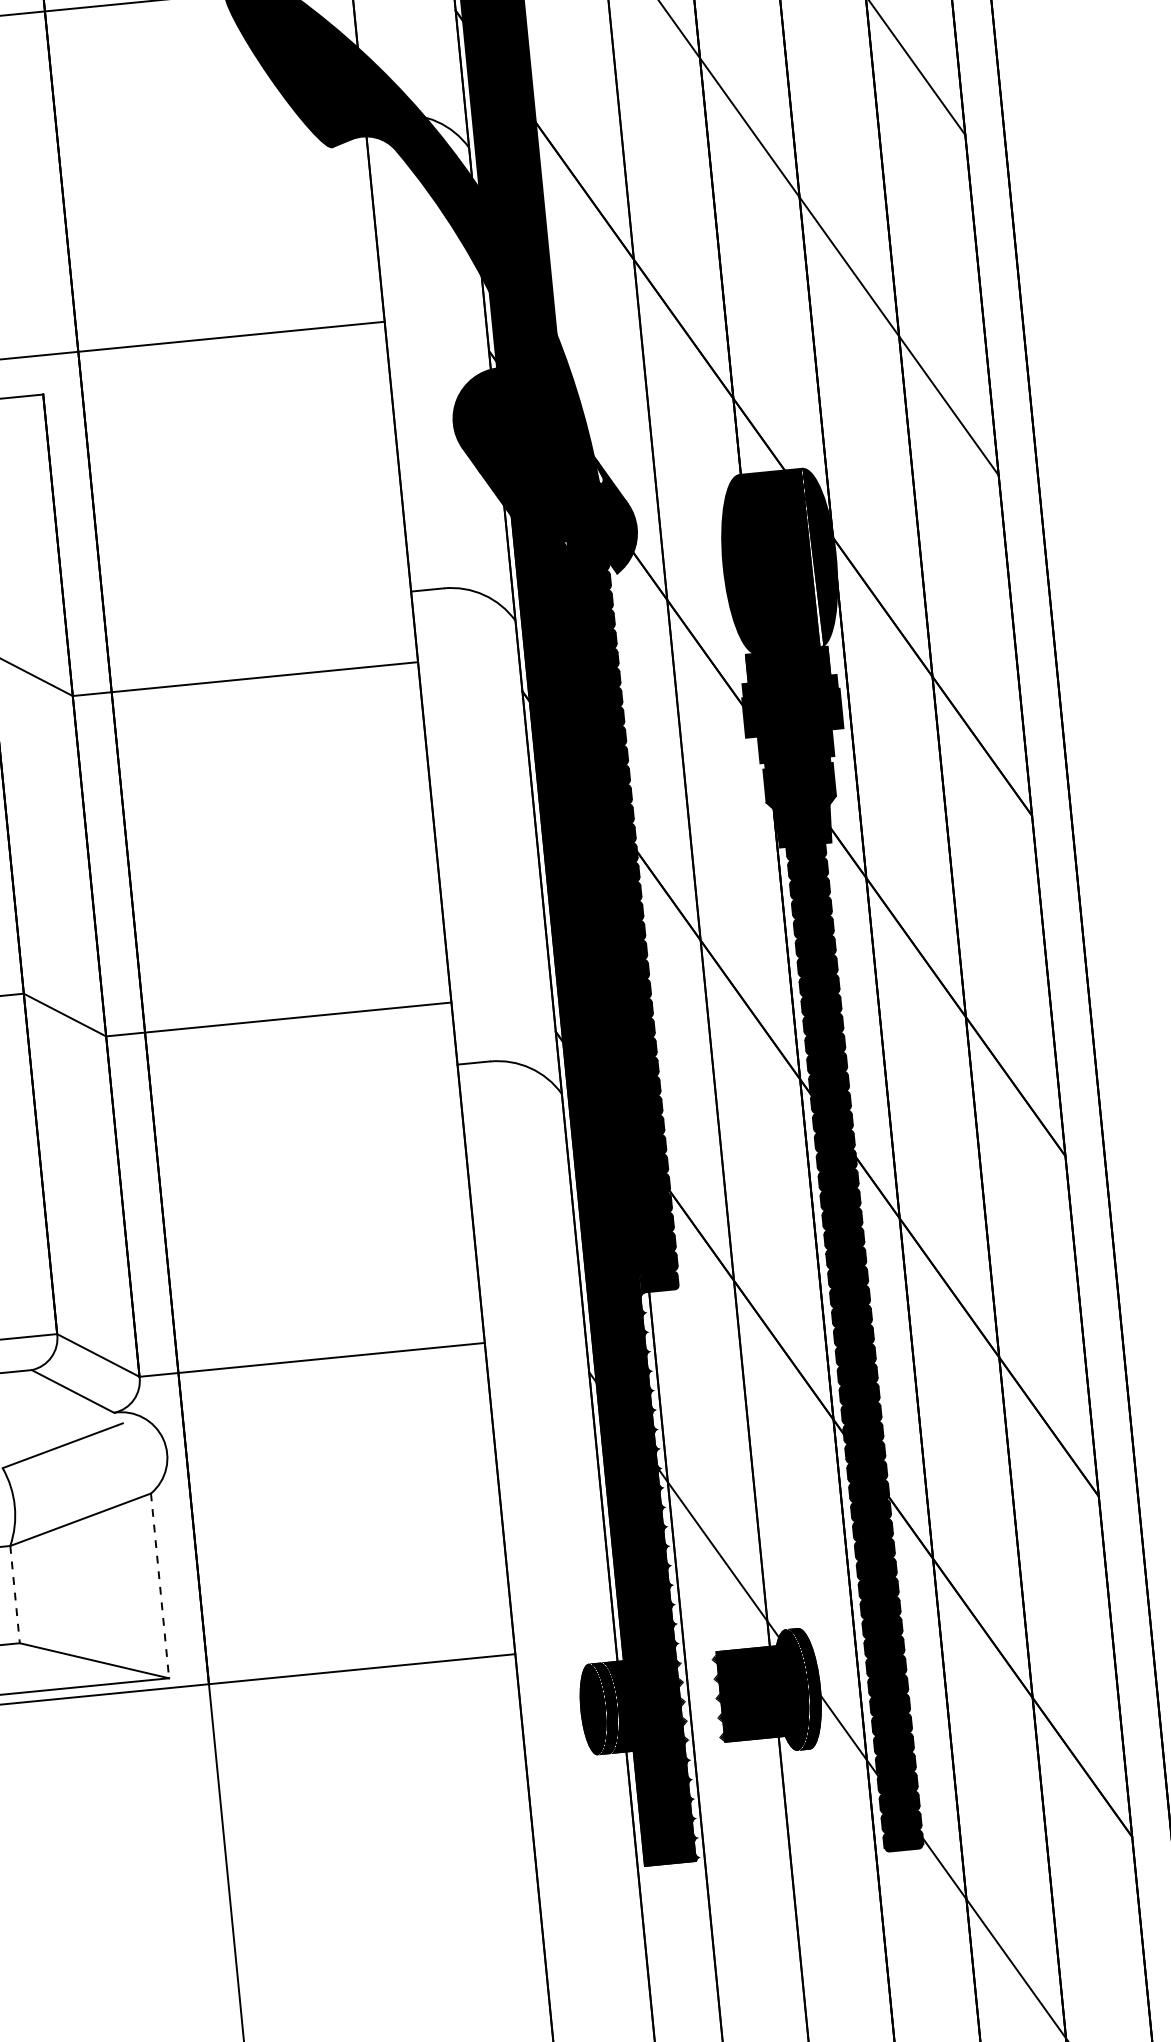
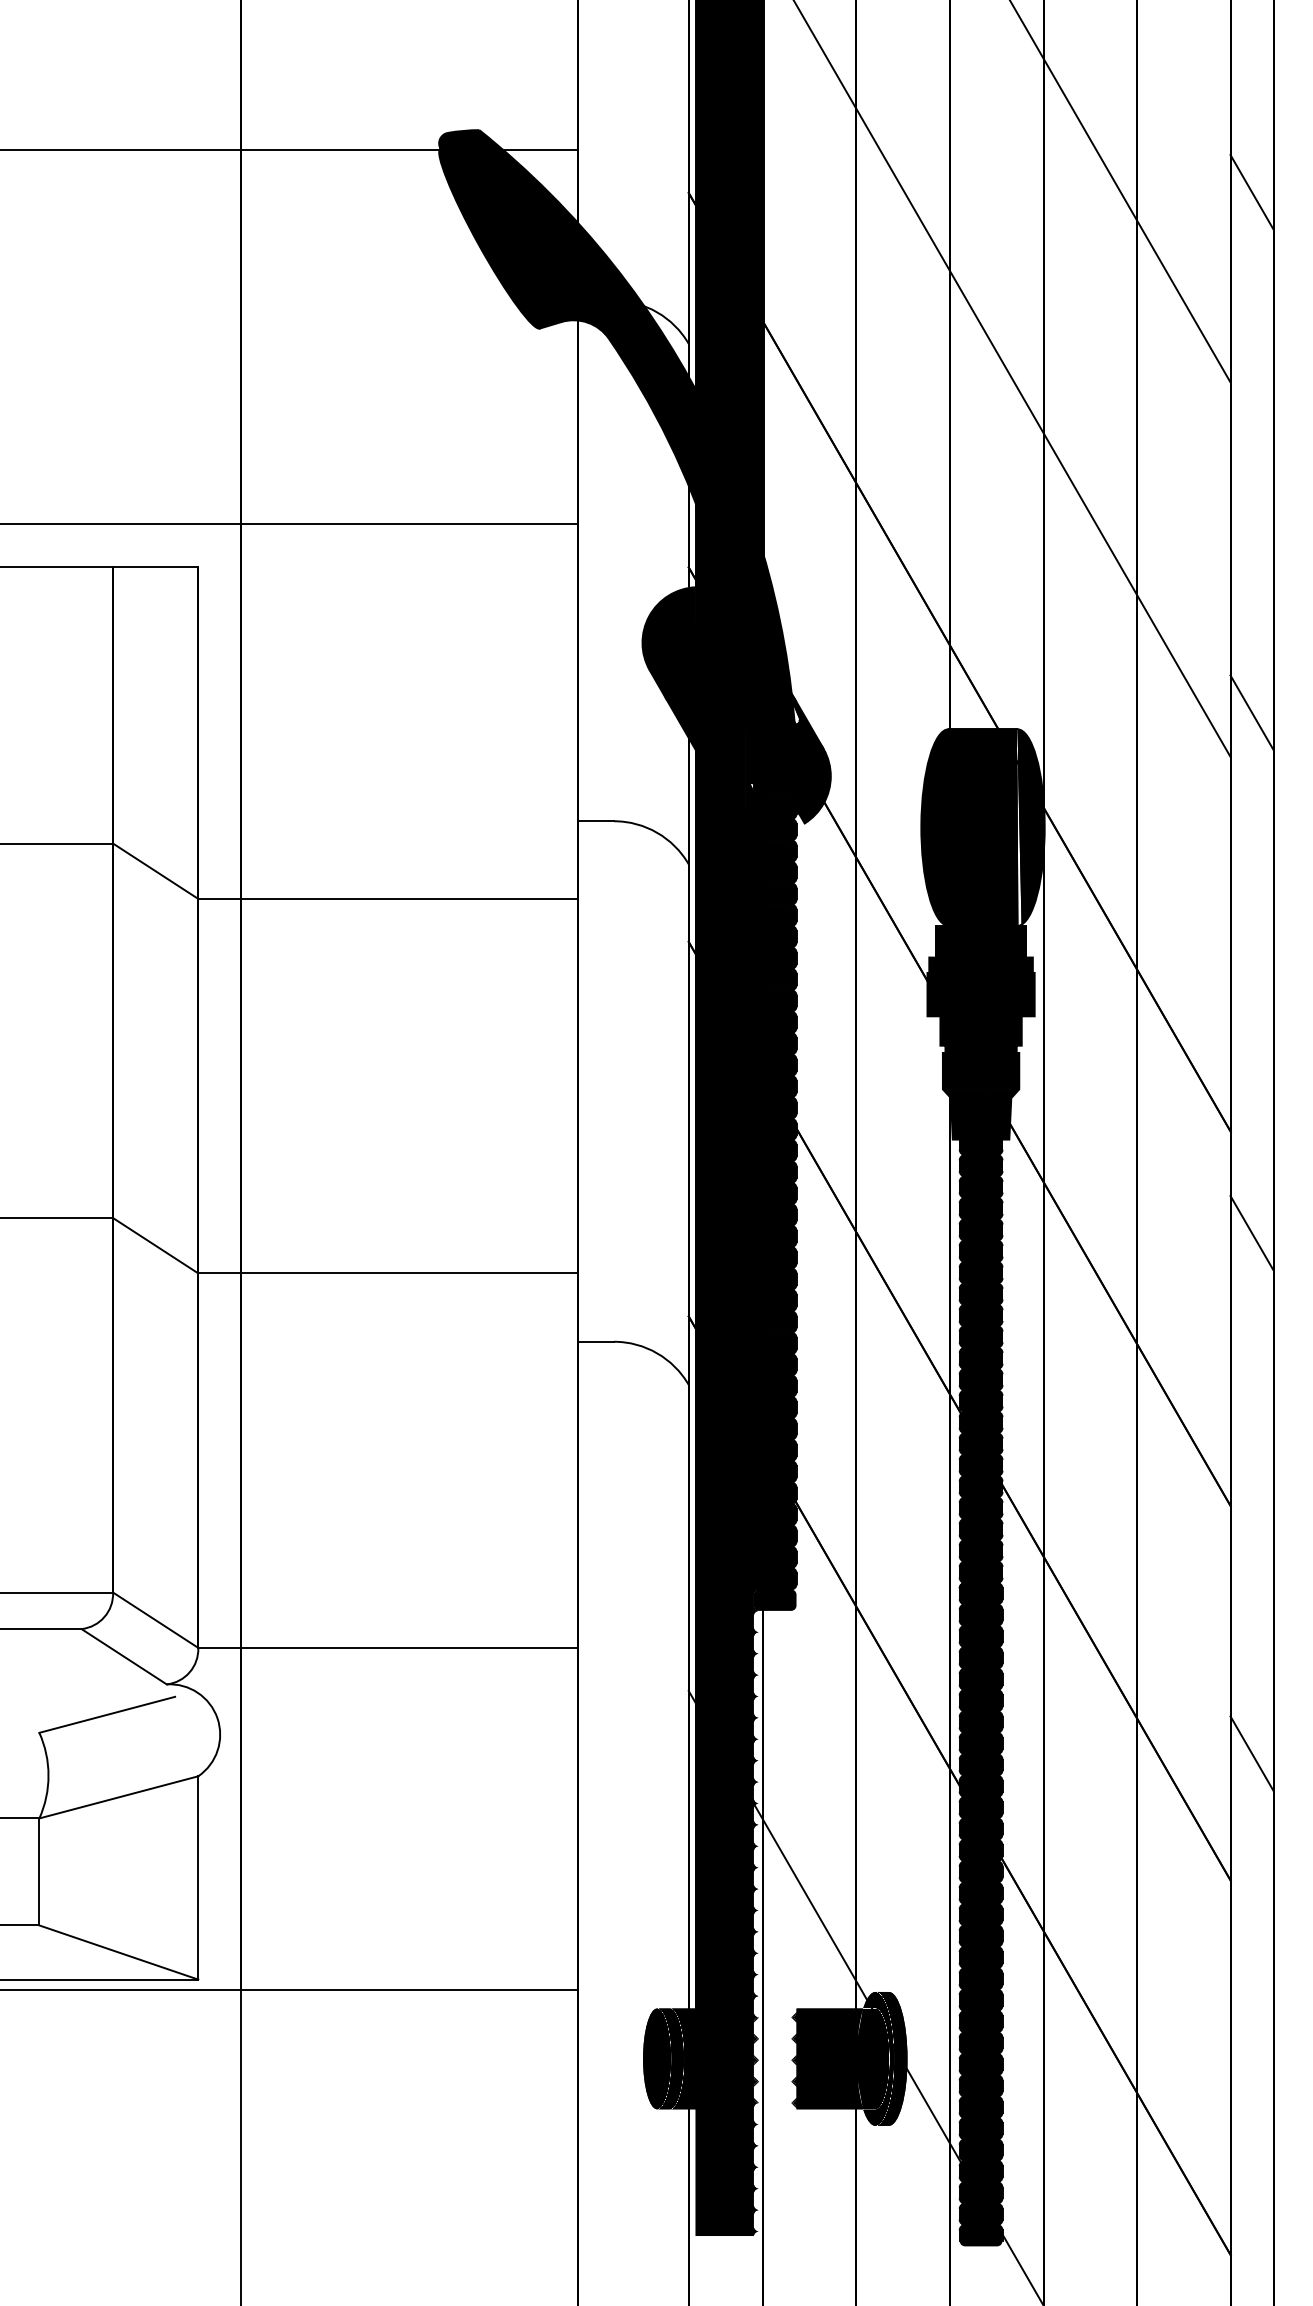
line: (1013, 432) -> (1251, 712), added
line: (1059, 906) -> (1251, 1233), added
line: (1106, 1378) -> (1251, 1753), added
line: (160, 1585) -> (198, 1877), dashed -> solid
line: (15, 1595) -> (39, 1872), dashed -> solid

